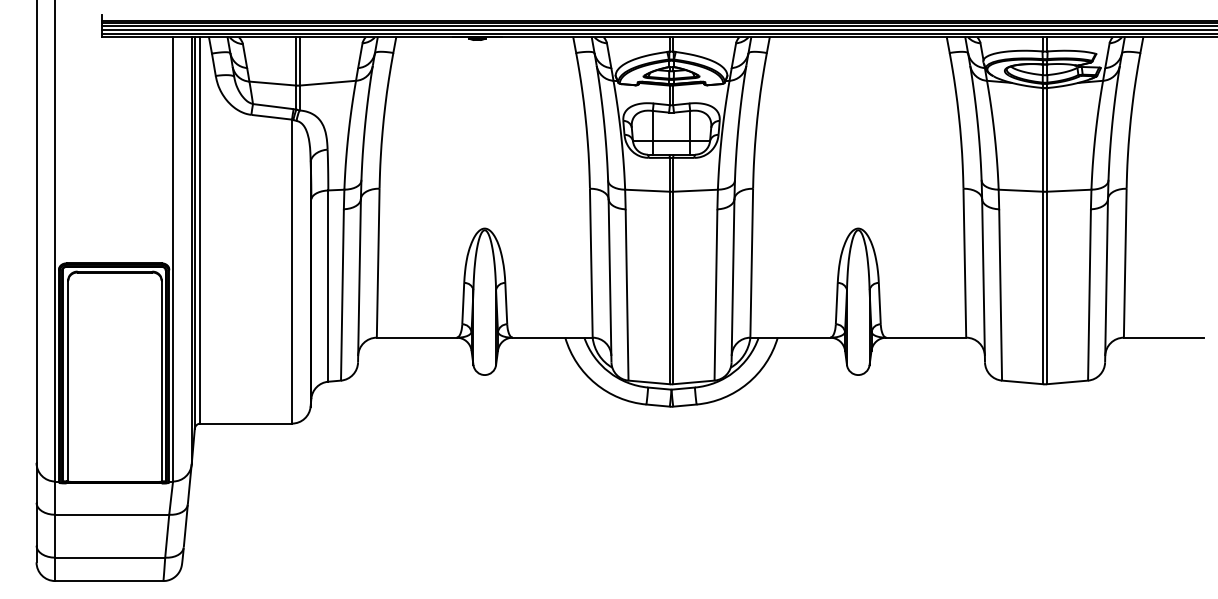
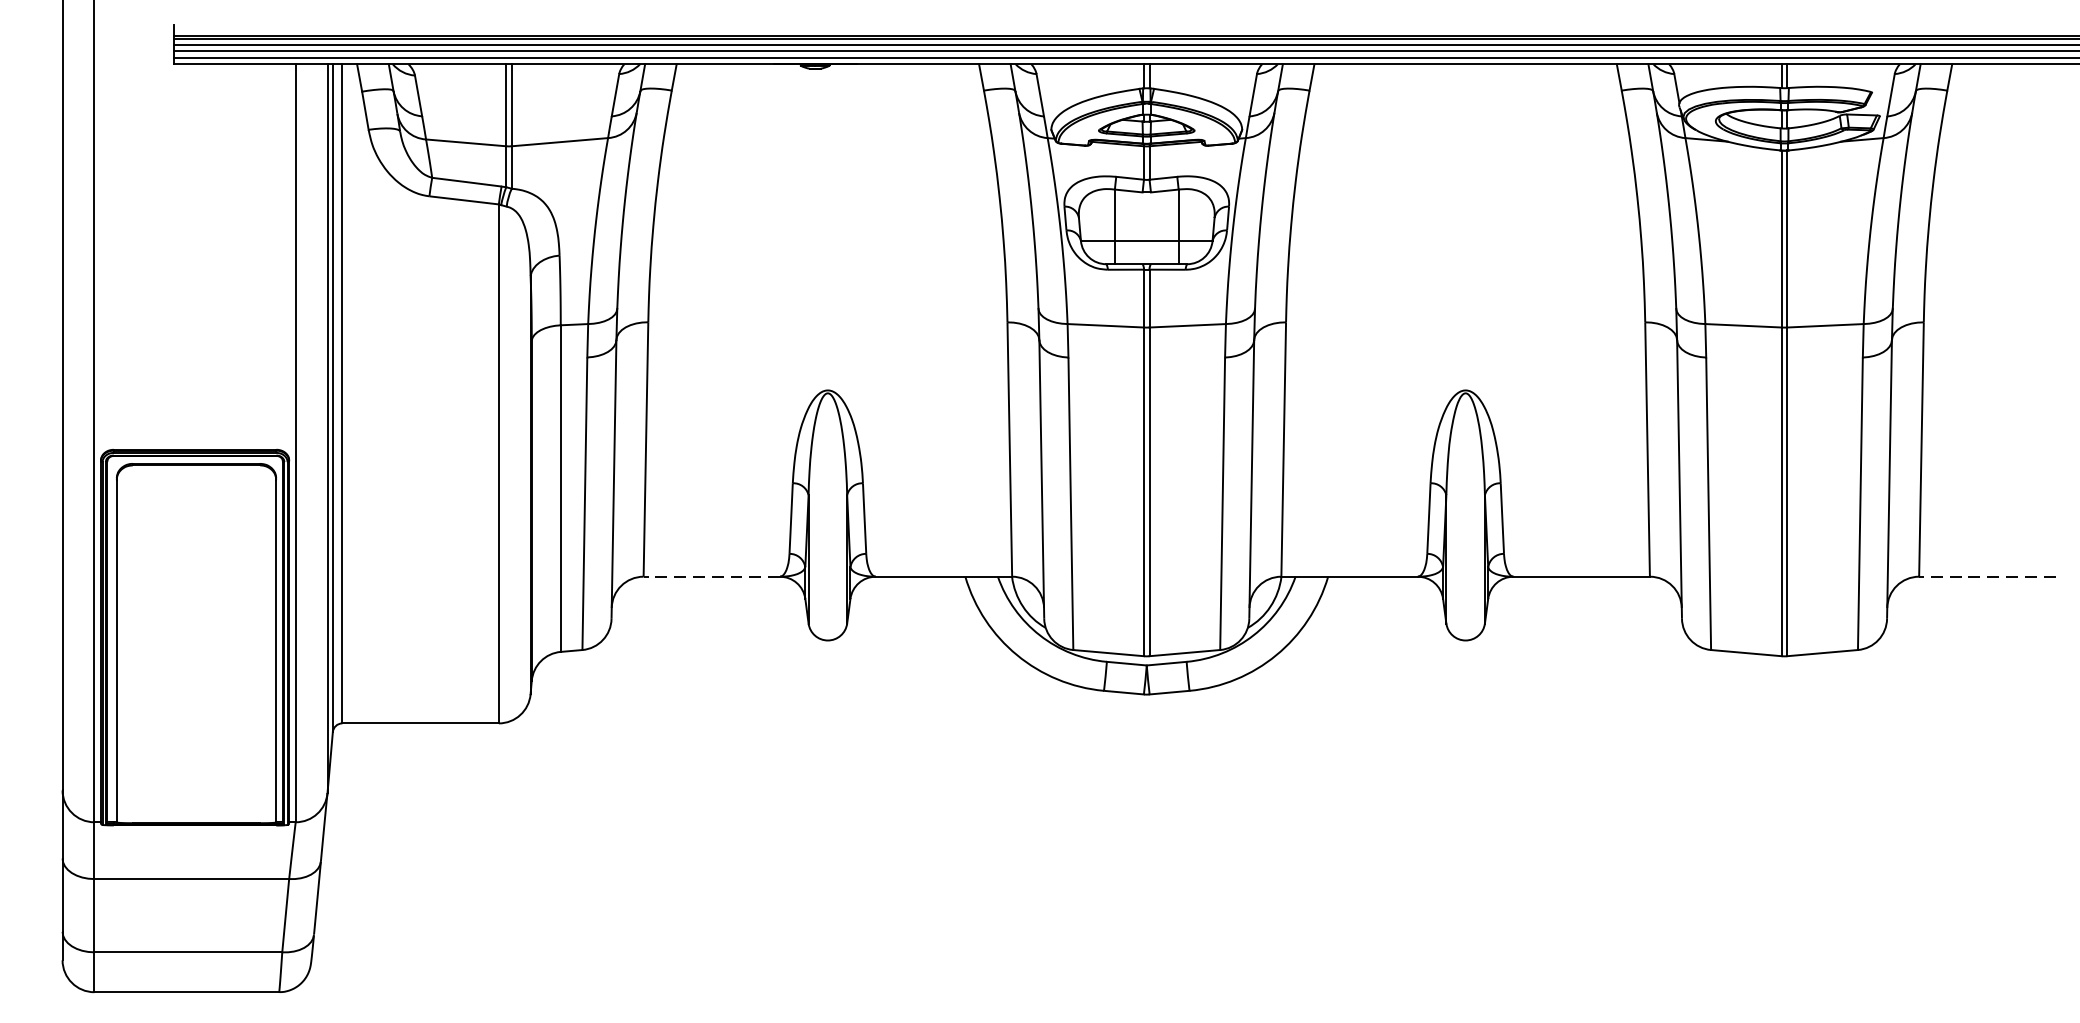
line: (416, 337) -> (711, 576), solid -> dashed
line: (1163, 337) -> (1986, 576), solid -> dashed

